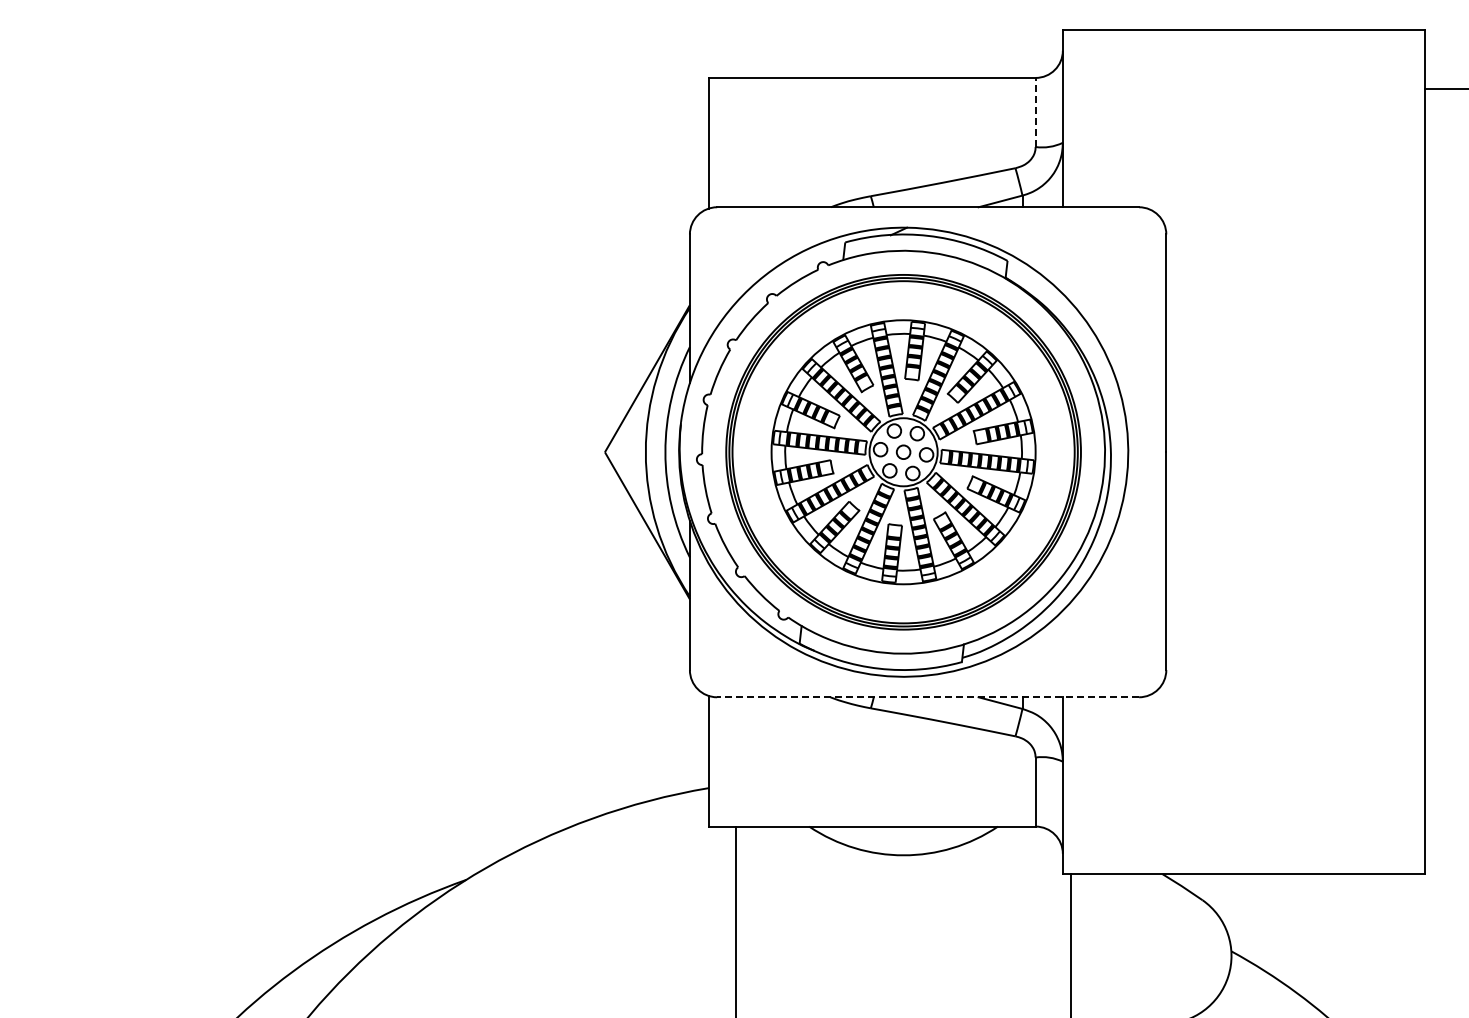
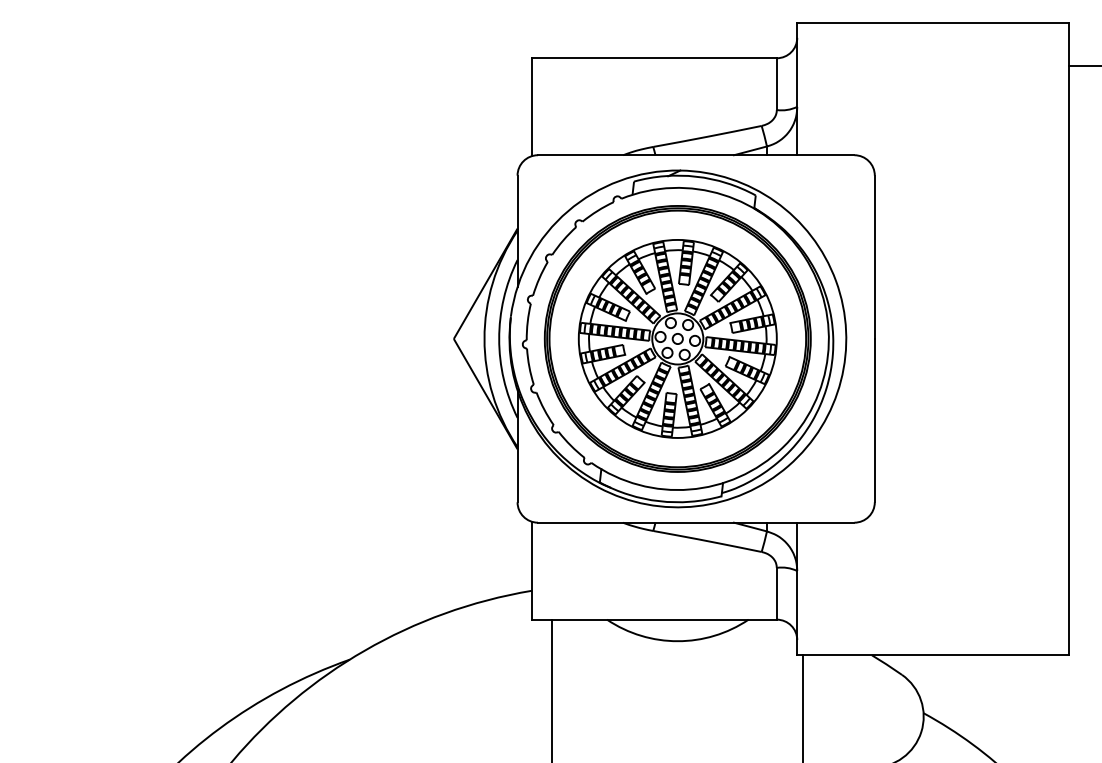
line: (1035, 112) -> (776, 84), dashed -> solid
line: (928, 697) -> (696, 522), dashed -> solid

